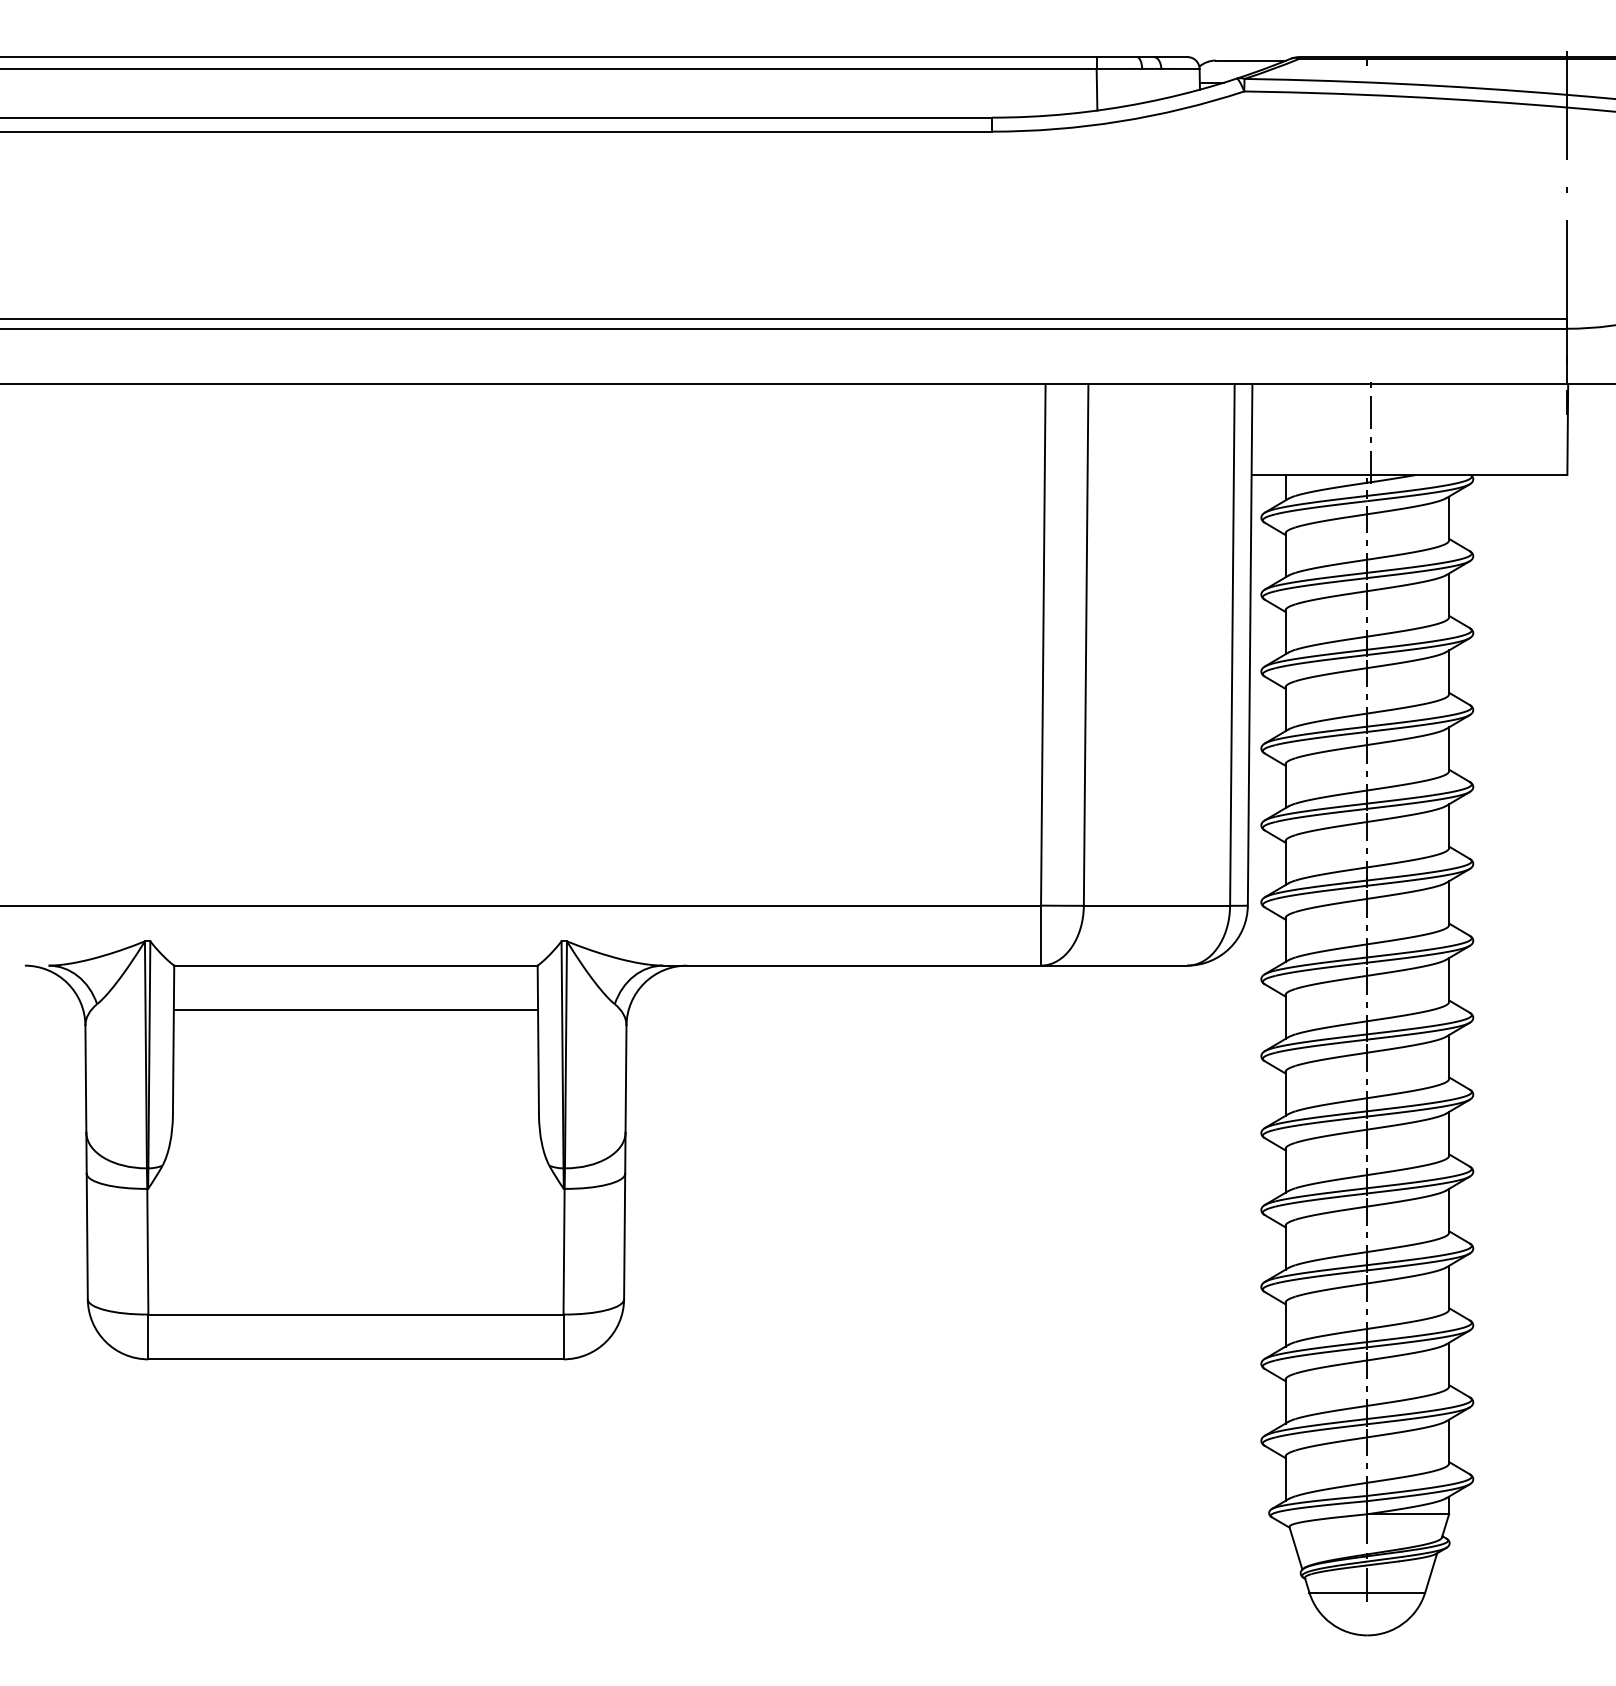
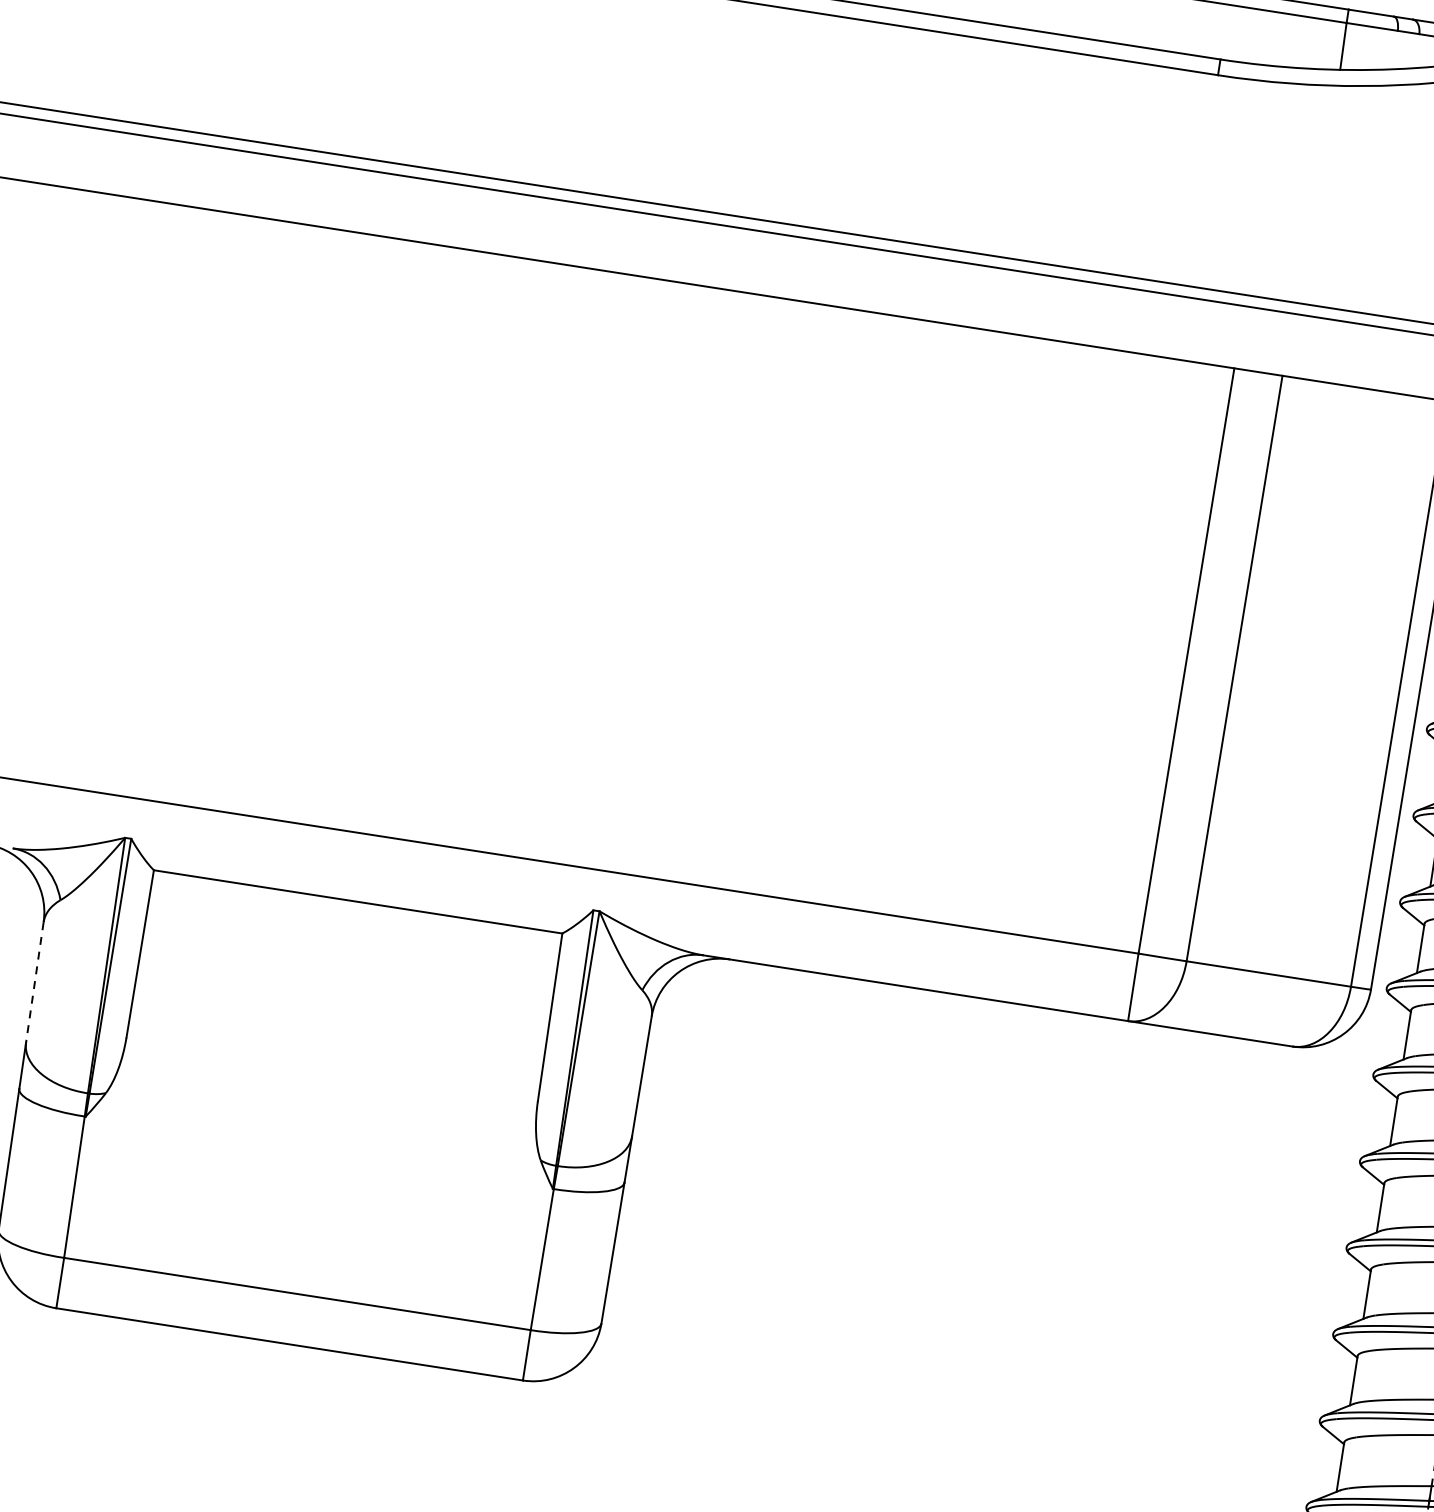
line: (355, 1010) -> (349, 952), removed
line: (85, 1079) -> (34, 982), solid -> dashed

